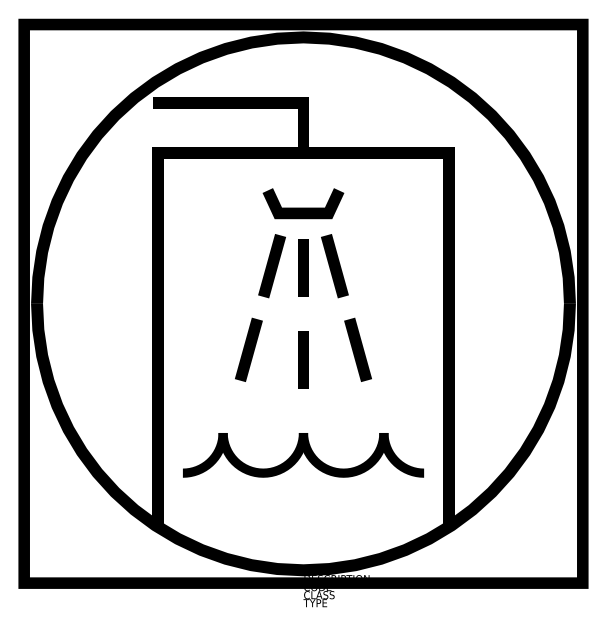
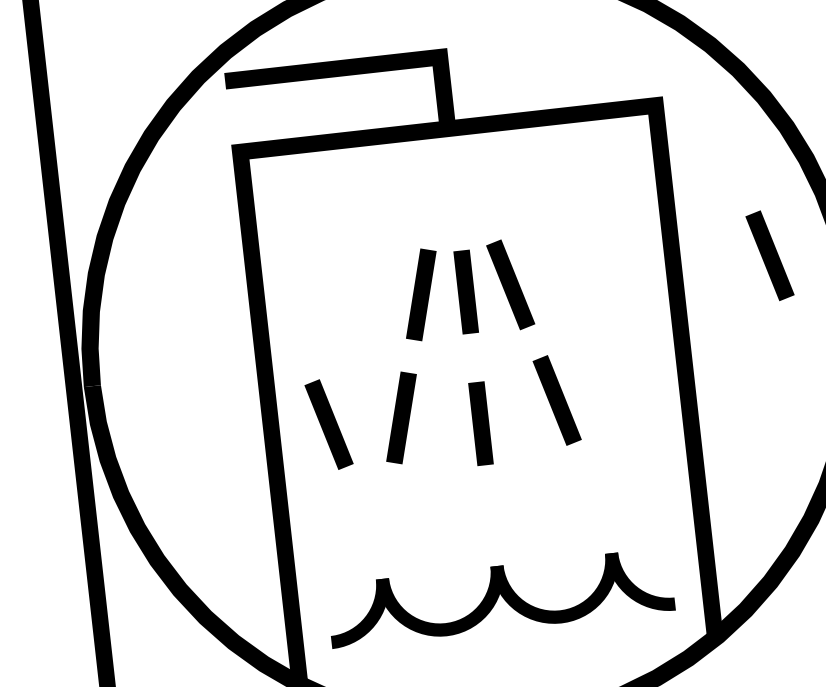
line: (303, 207) -> (456, 206), removed
line: (516, 266) -> (769, 256), added
line: (197, 348) -> (328, 424), added
curve: (302, 454) -> (498, 596), moved

